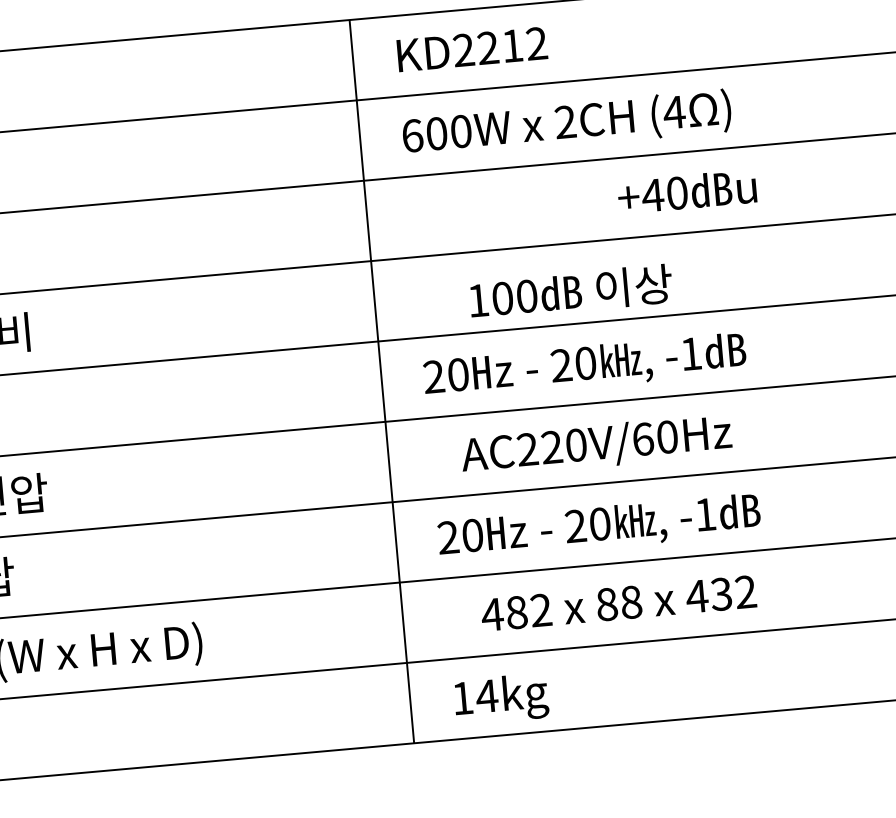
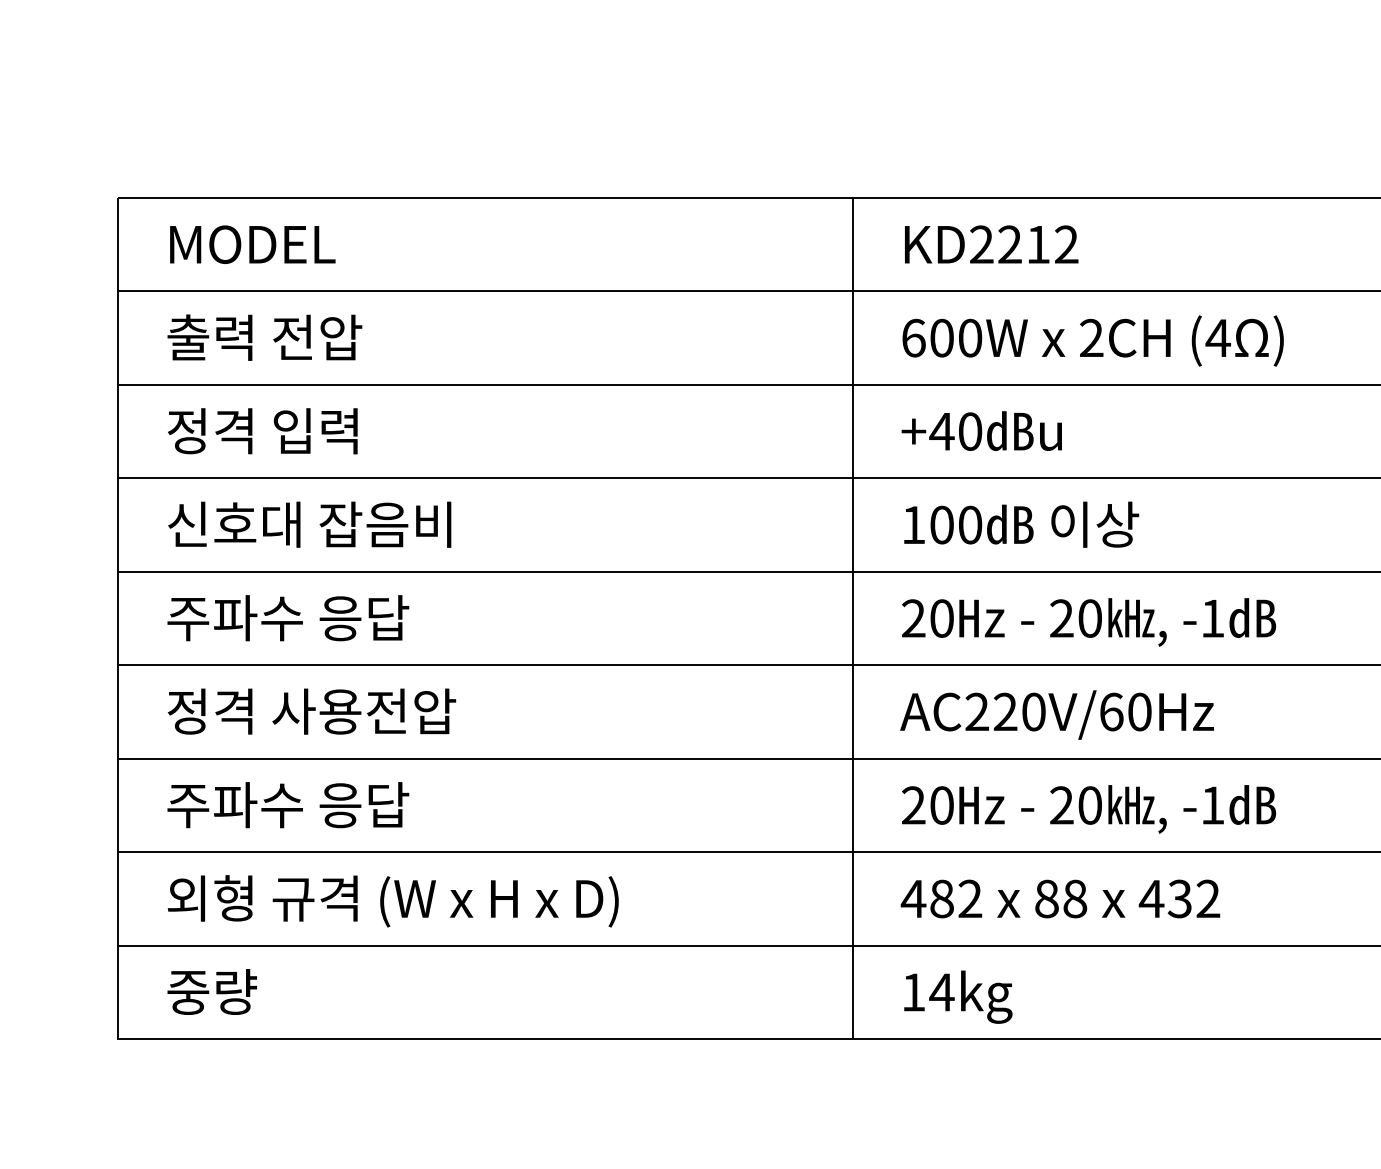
text: (686, 191) -> (981, 430), moved
text: (571, 291) -> (1021, 524), moved
text: (595, 445) -> (1056, 714), moved
text: (618, 603) -> (1060, 898), moved

